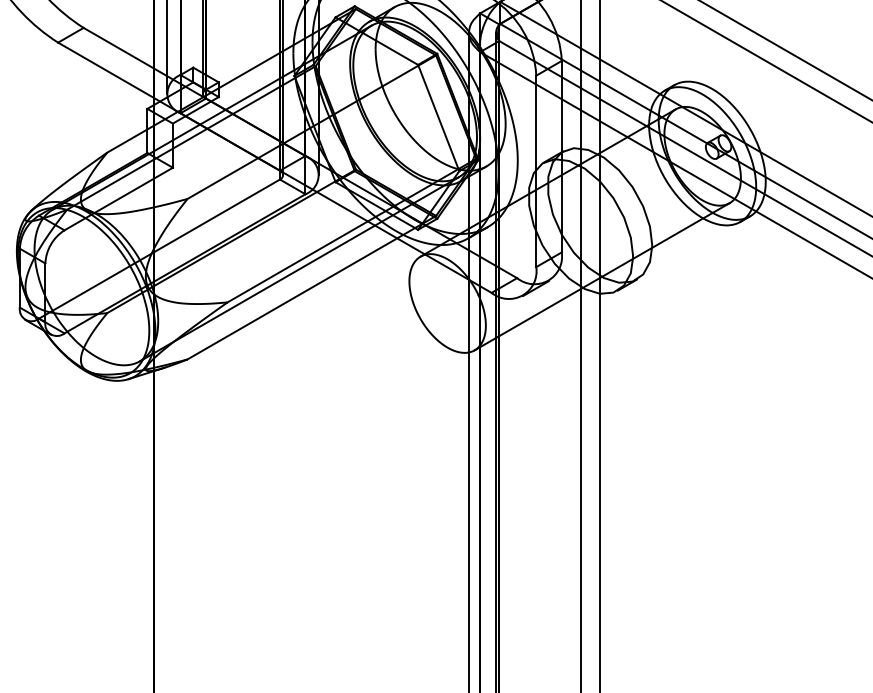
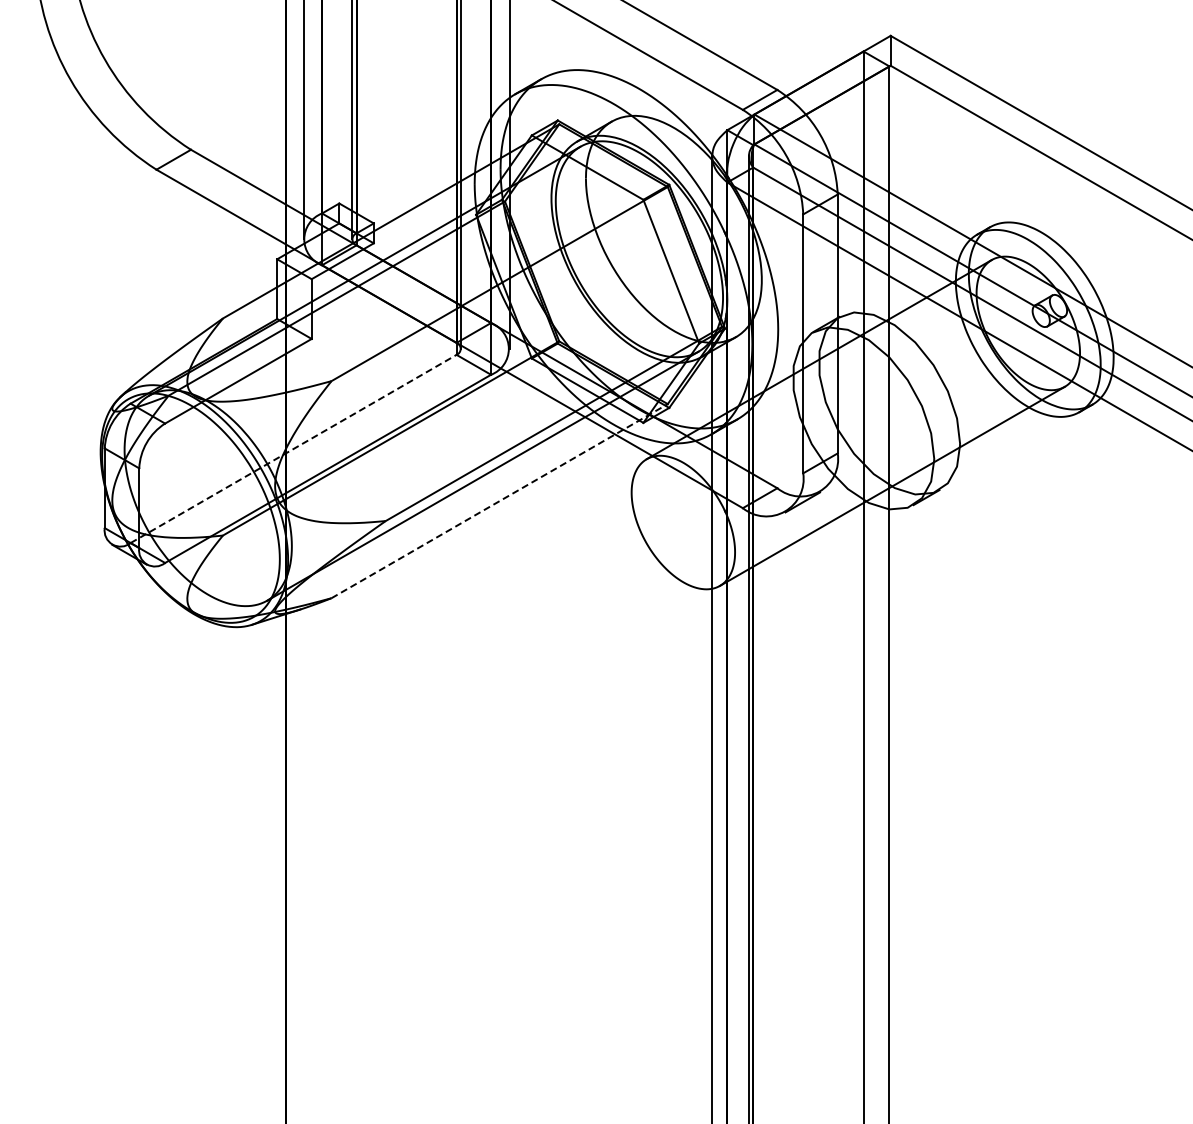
line: (160, 248) -> (294, 448), solid -> dashed
line: (312, 287) -> (500, 500), solid -> dashed

